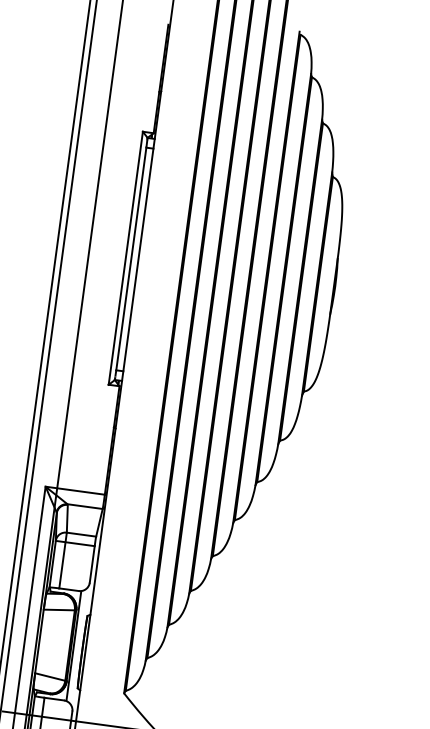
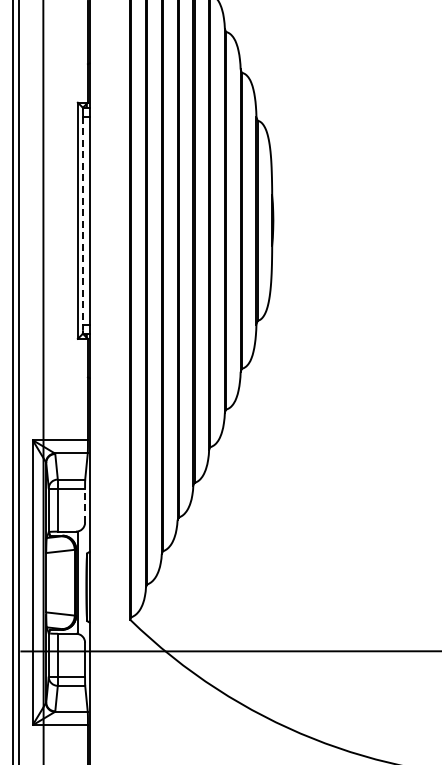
line: (131, 258) -> (83, 220), solid -> dashed
line: (92, 564) -> (85, 505), solid -> dashed

